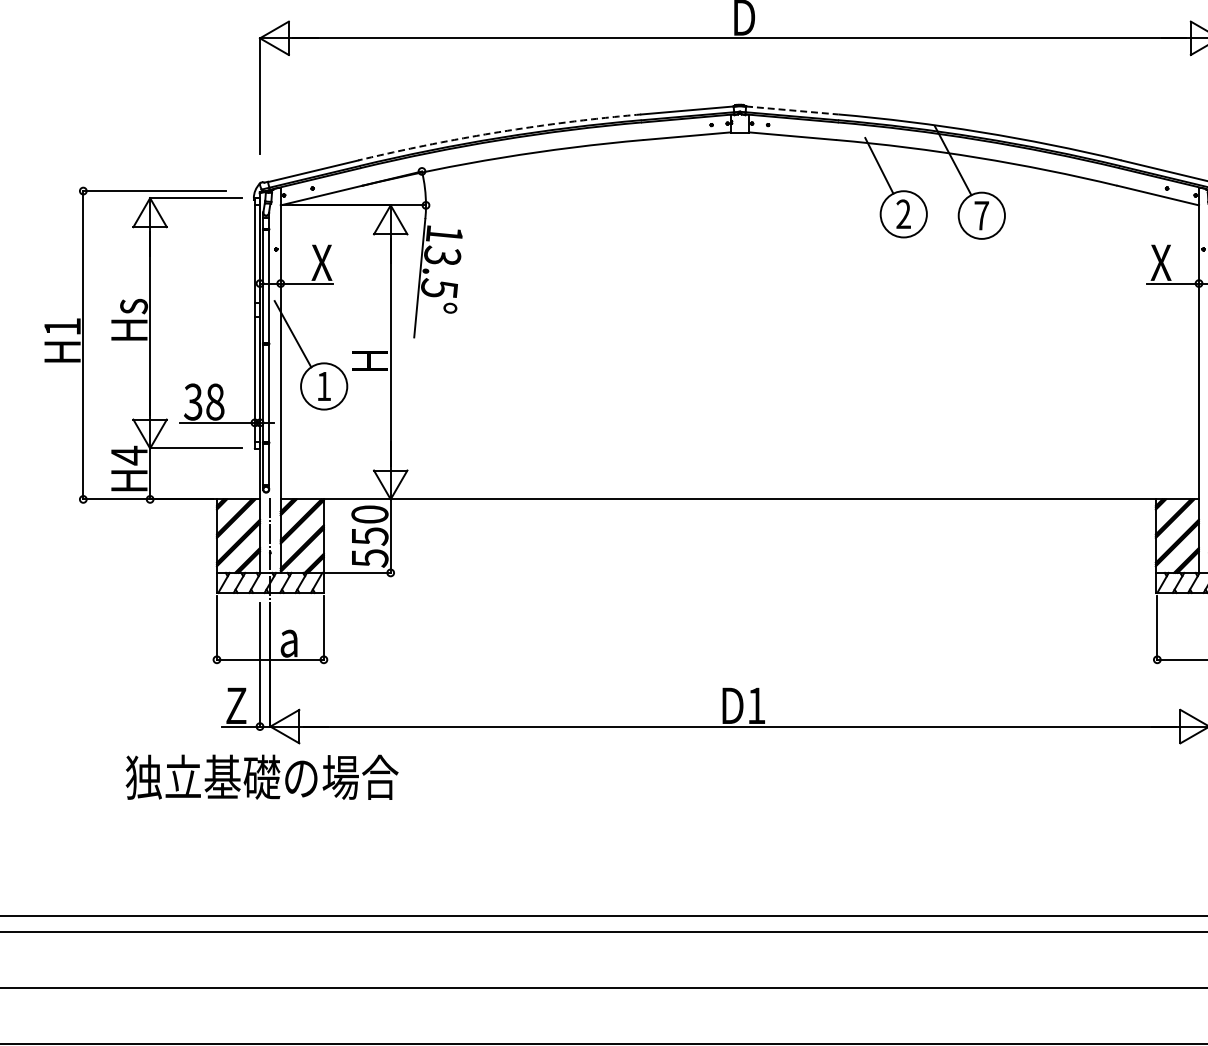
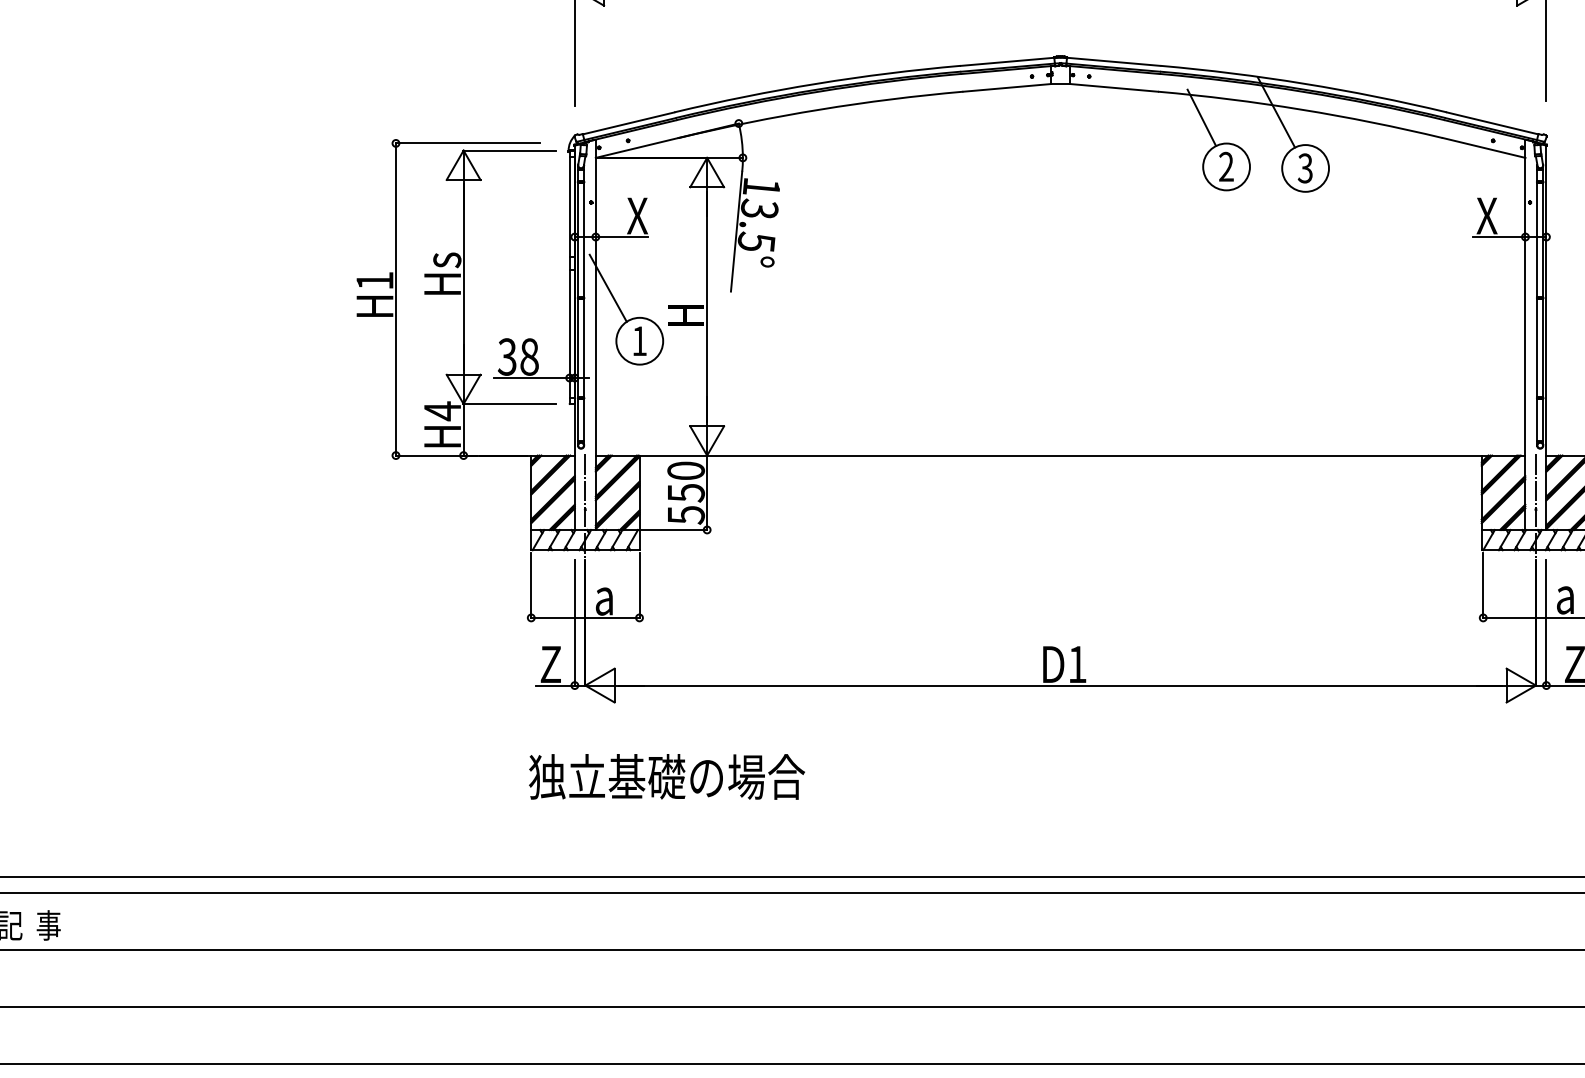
line: (792, 110) -> (1113, 61), dashed -> solid
arc: (498, 131) -> (816, 83), dashed -> solid
text: (980, 215) -> (1304, 168), 7 -> 3
text: (261, 776) -> (666, 776), moved

